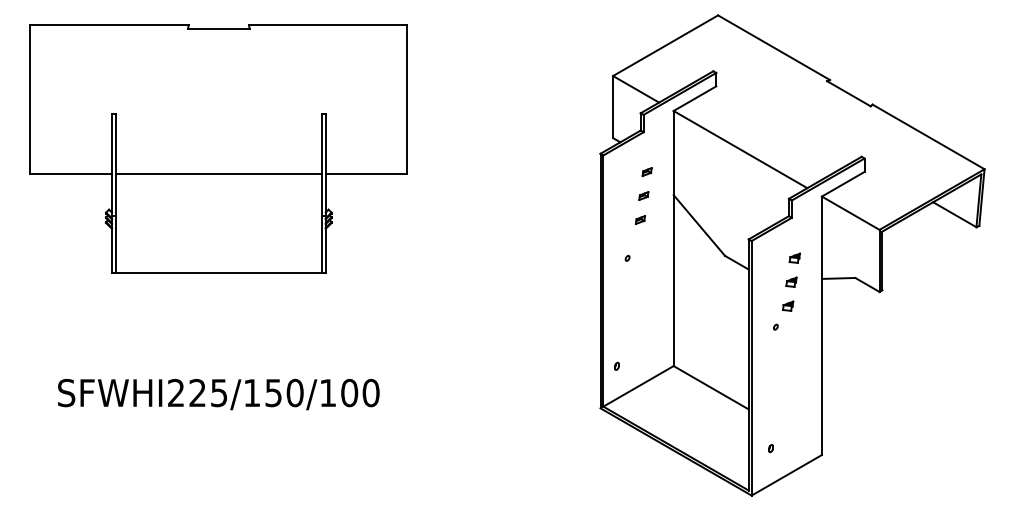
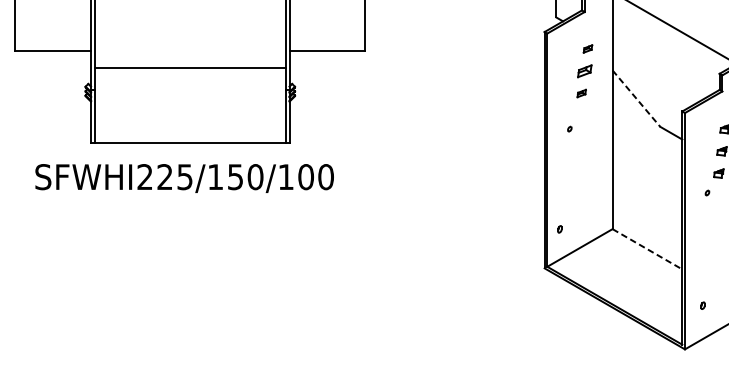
line: (218, 173) -> (189, 67), moved
part: (643, 195) -> (584, 70), size x1.6
line: (699, 225) -> (636, 98), solid -> dashed
line: (711, 388) -> (647, 249), solid -> dashed
text: (218, 394) -> (184, 178), moved

